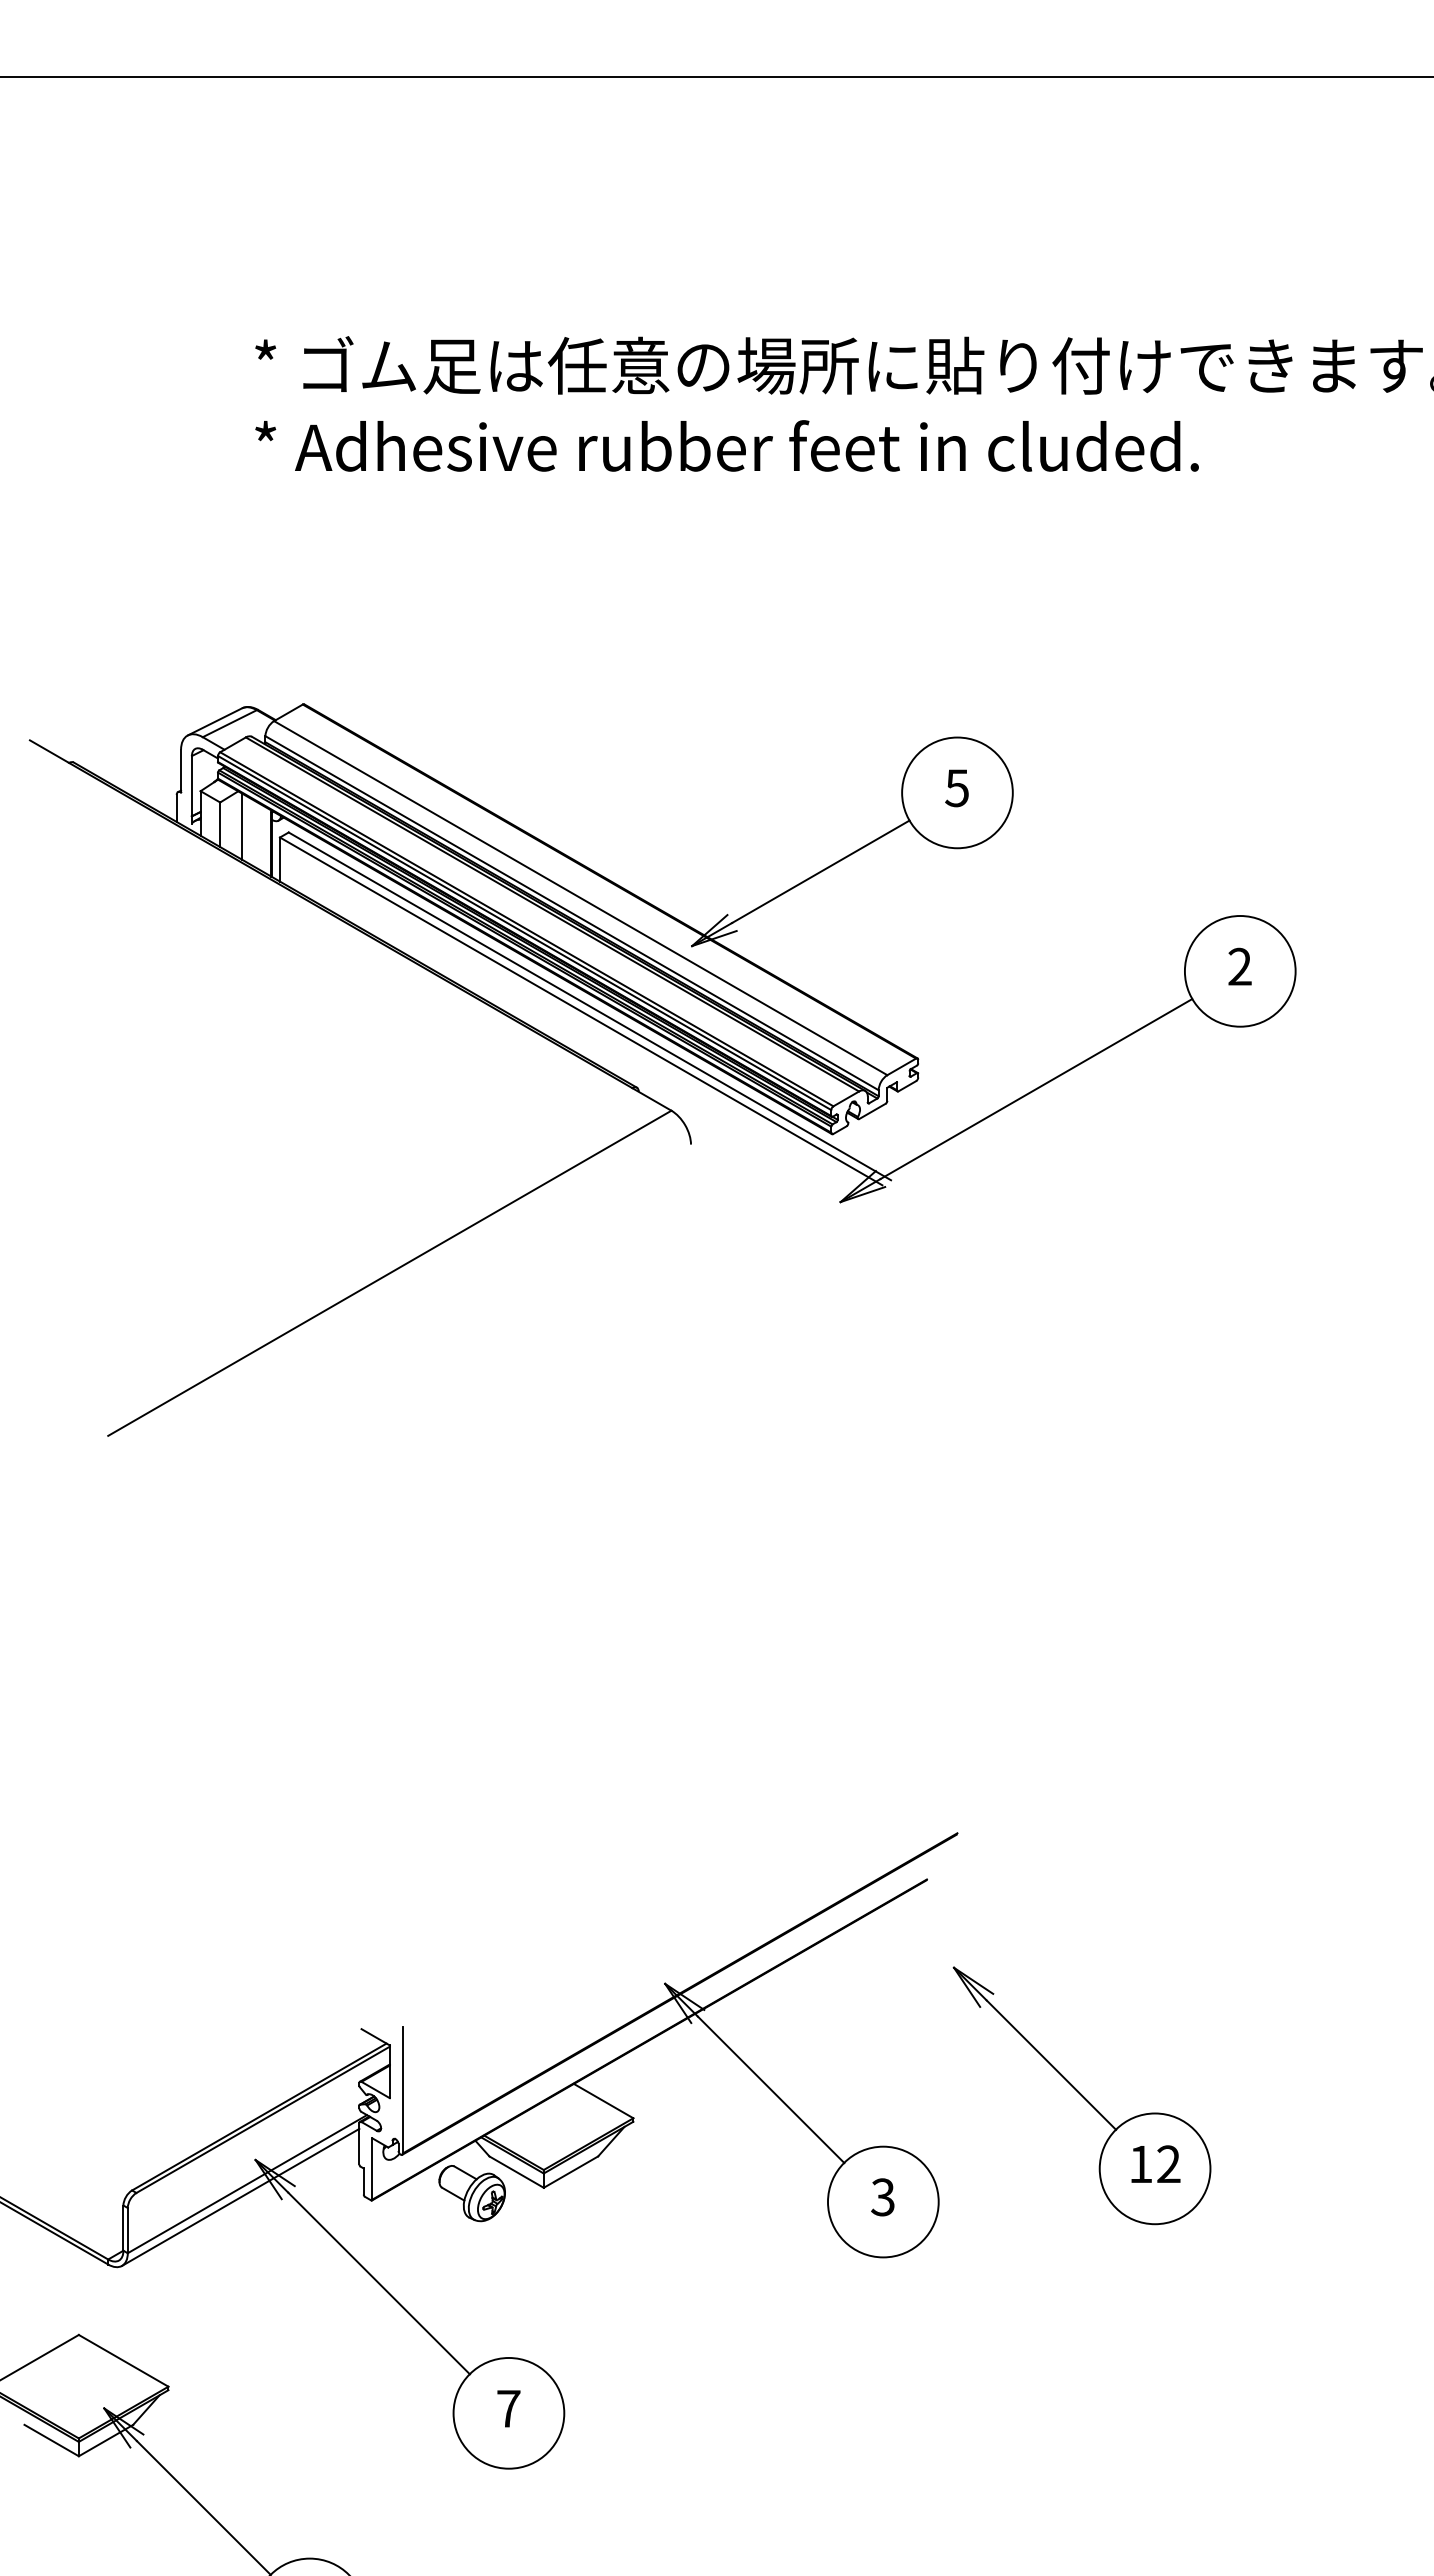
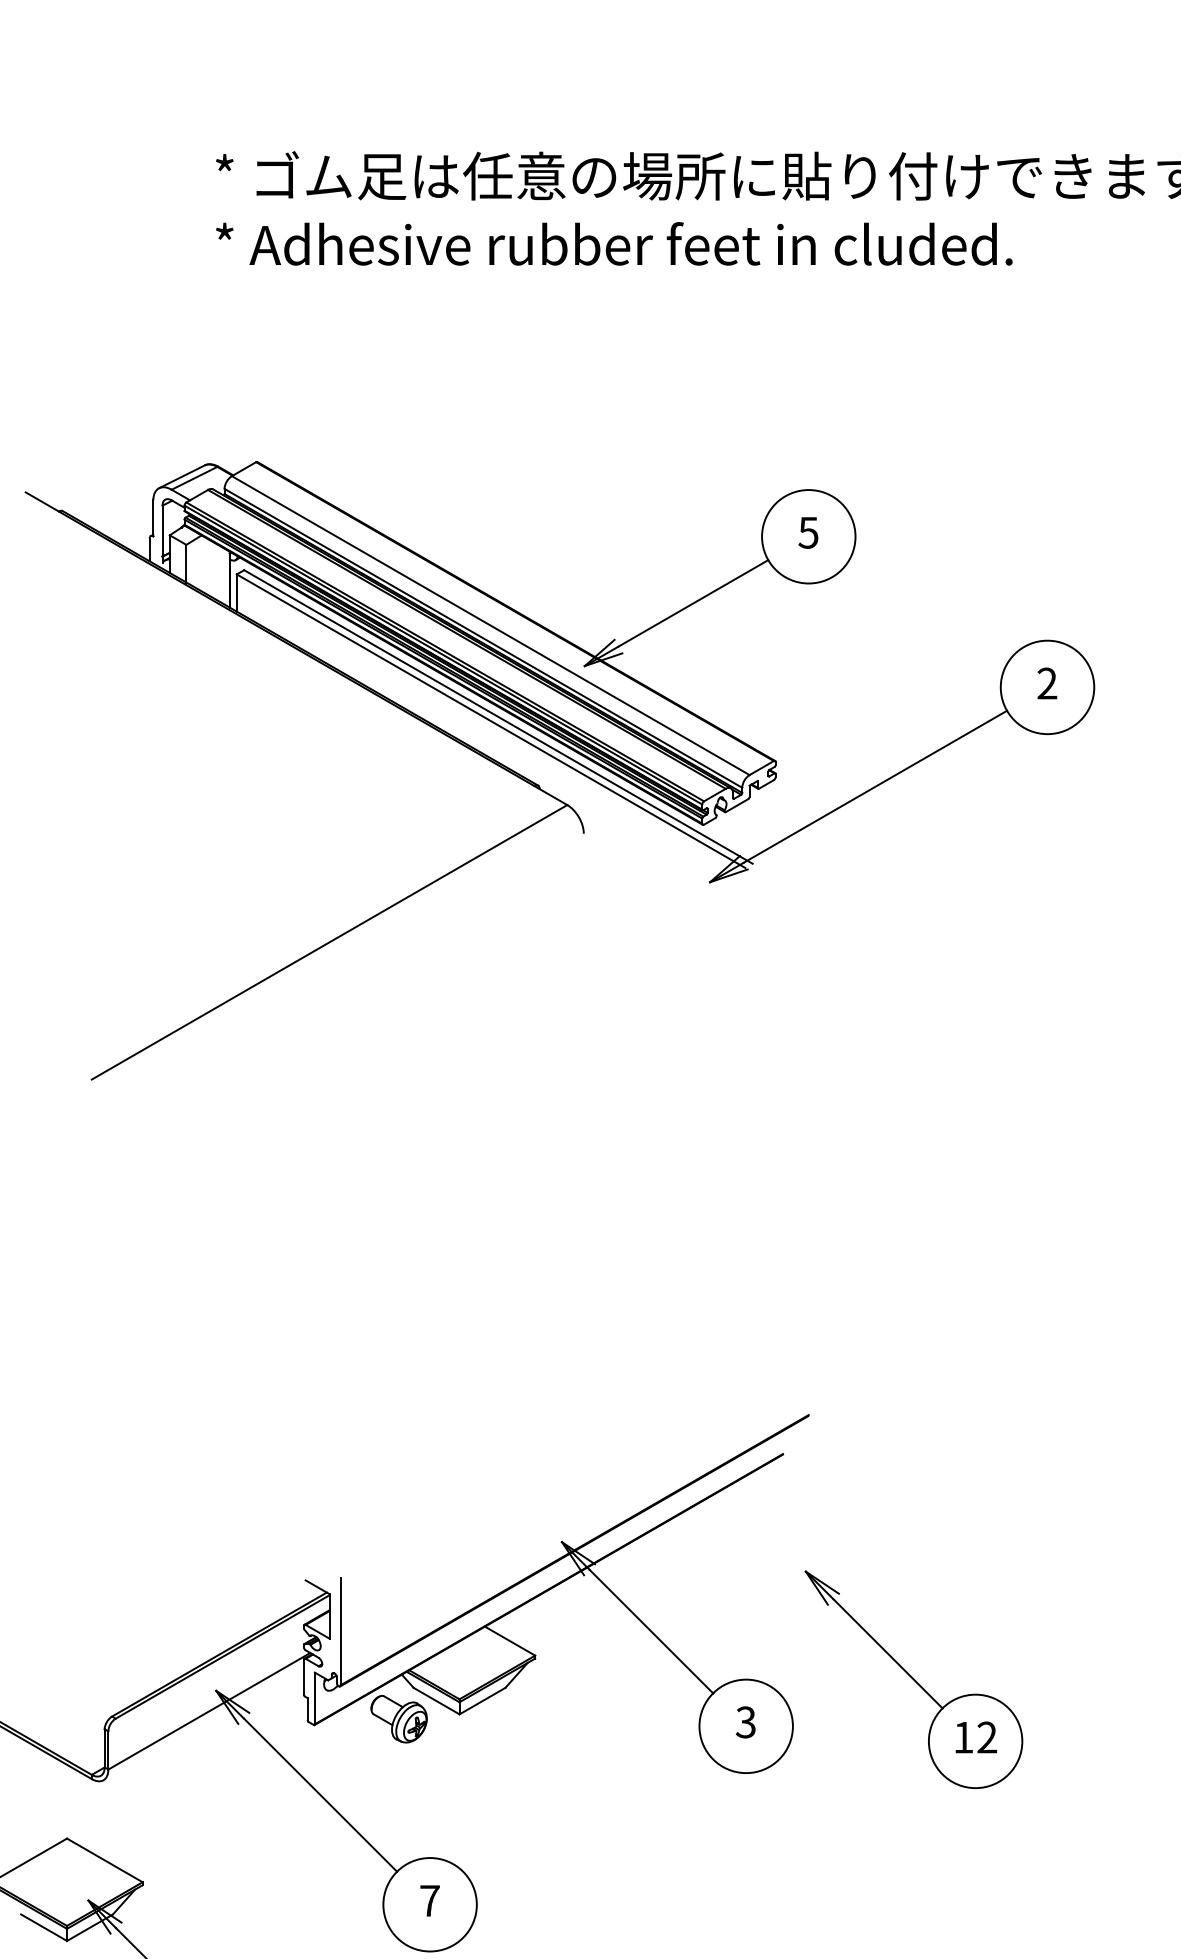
line: (241, 826) -> (204, 565), removed
part: (1081, 2095) -> (913, 1679), moved
line: (240, 2196) -> (203, 1721), removed

